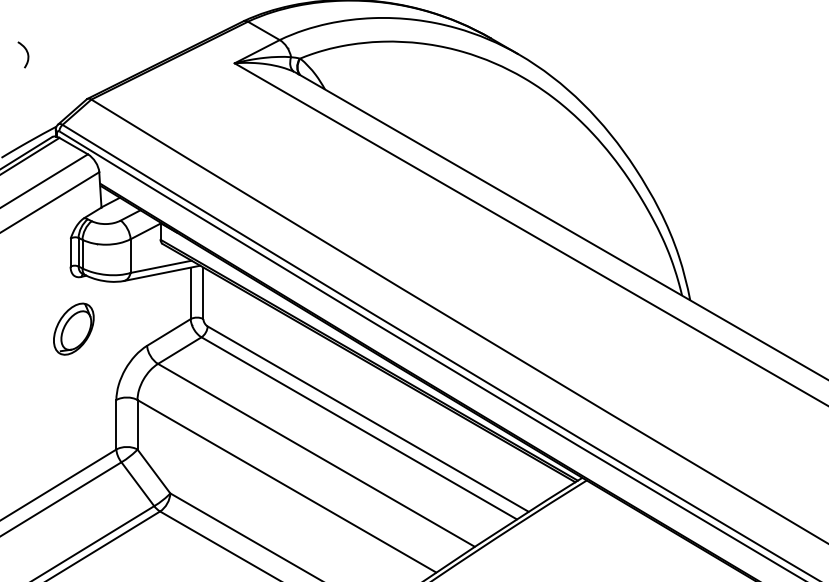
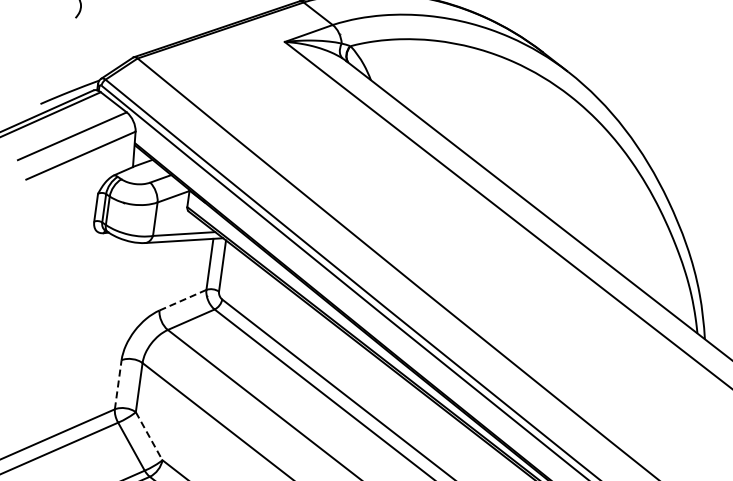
part: (73, 328) -> (88, 283), removed
line: (168, 332) -> (182, 300), solid -> dashed
line: (116, 424) -> (118, 384), solid -> dashed
line: (154, 471) -> (149, 436), solid -> dashed

